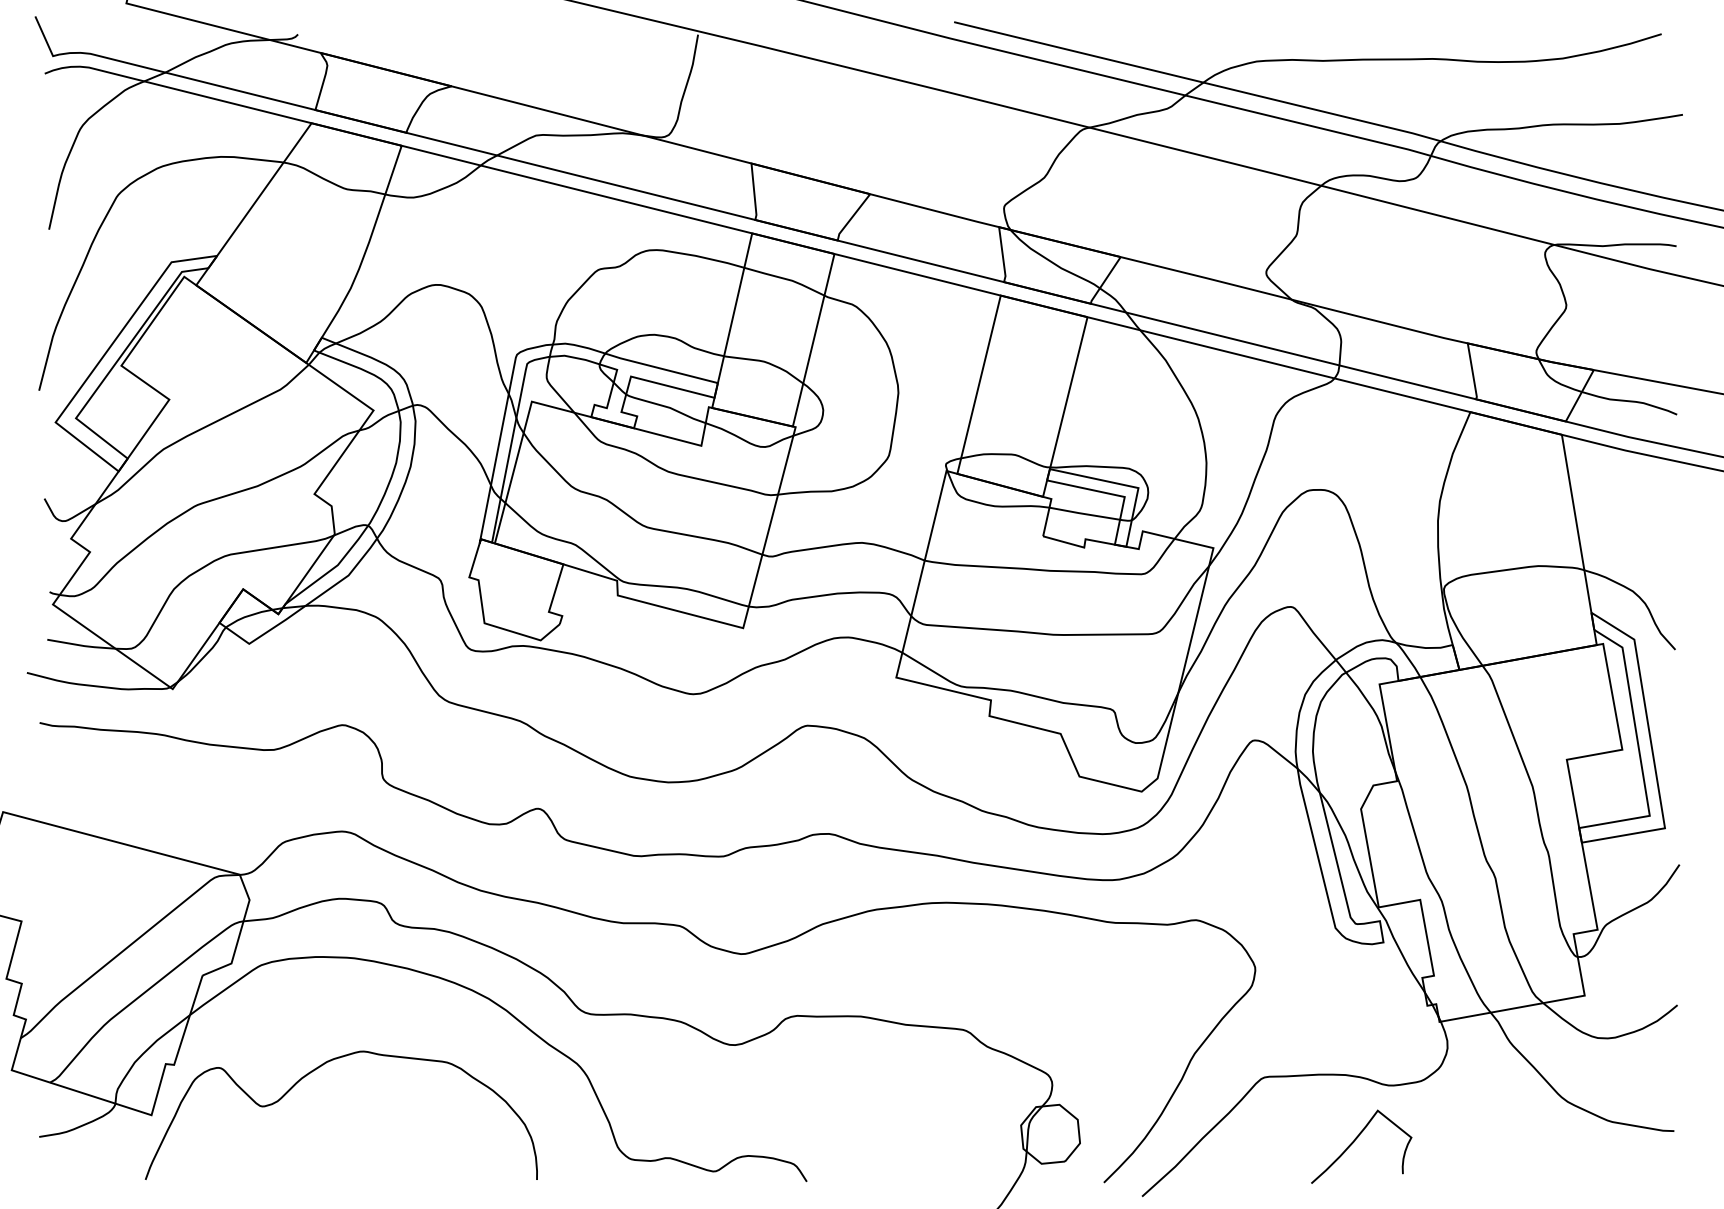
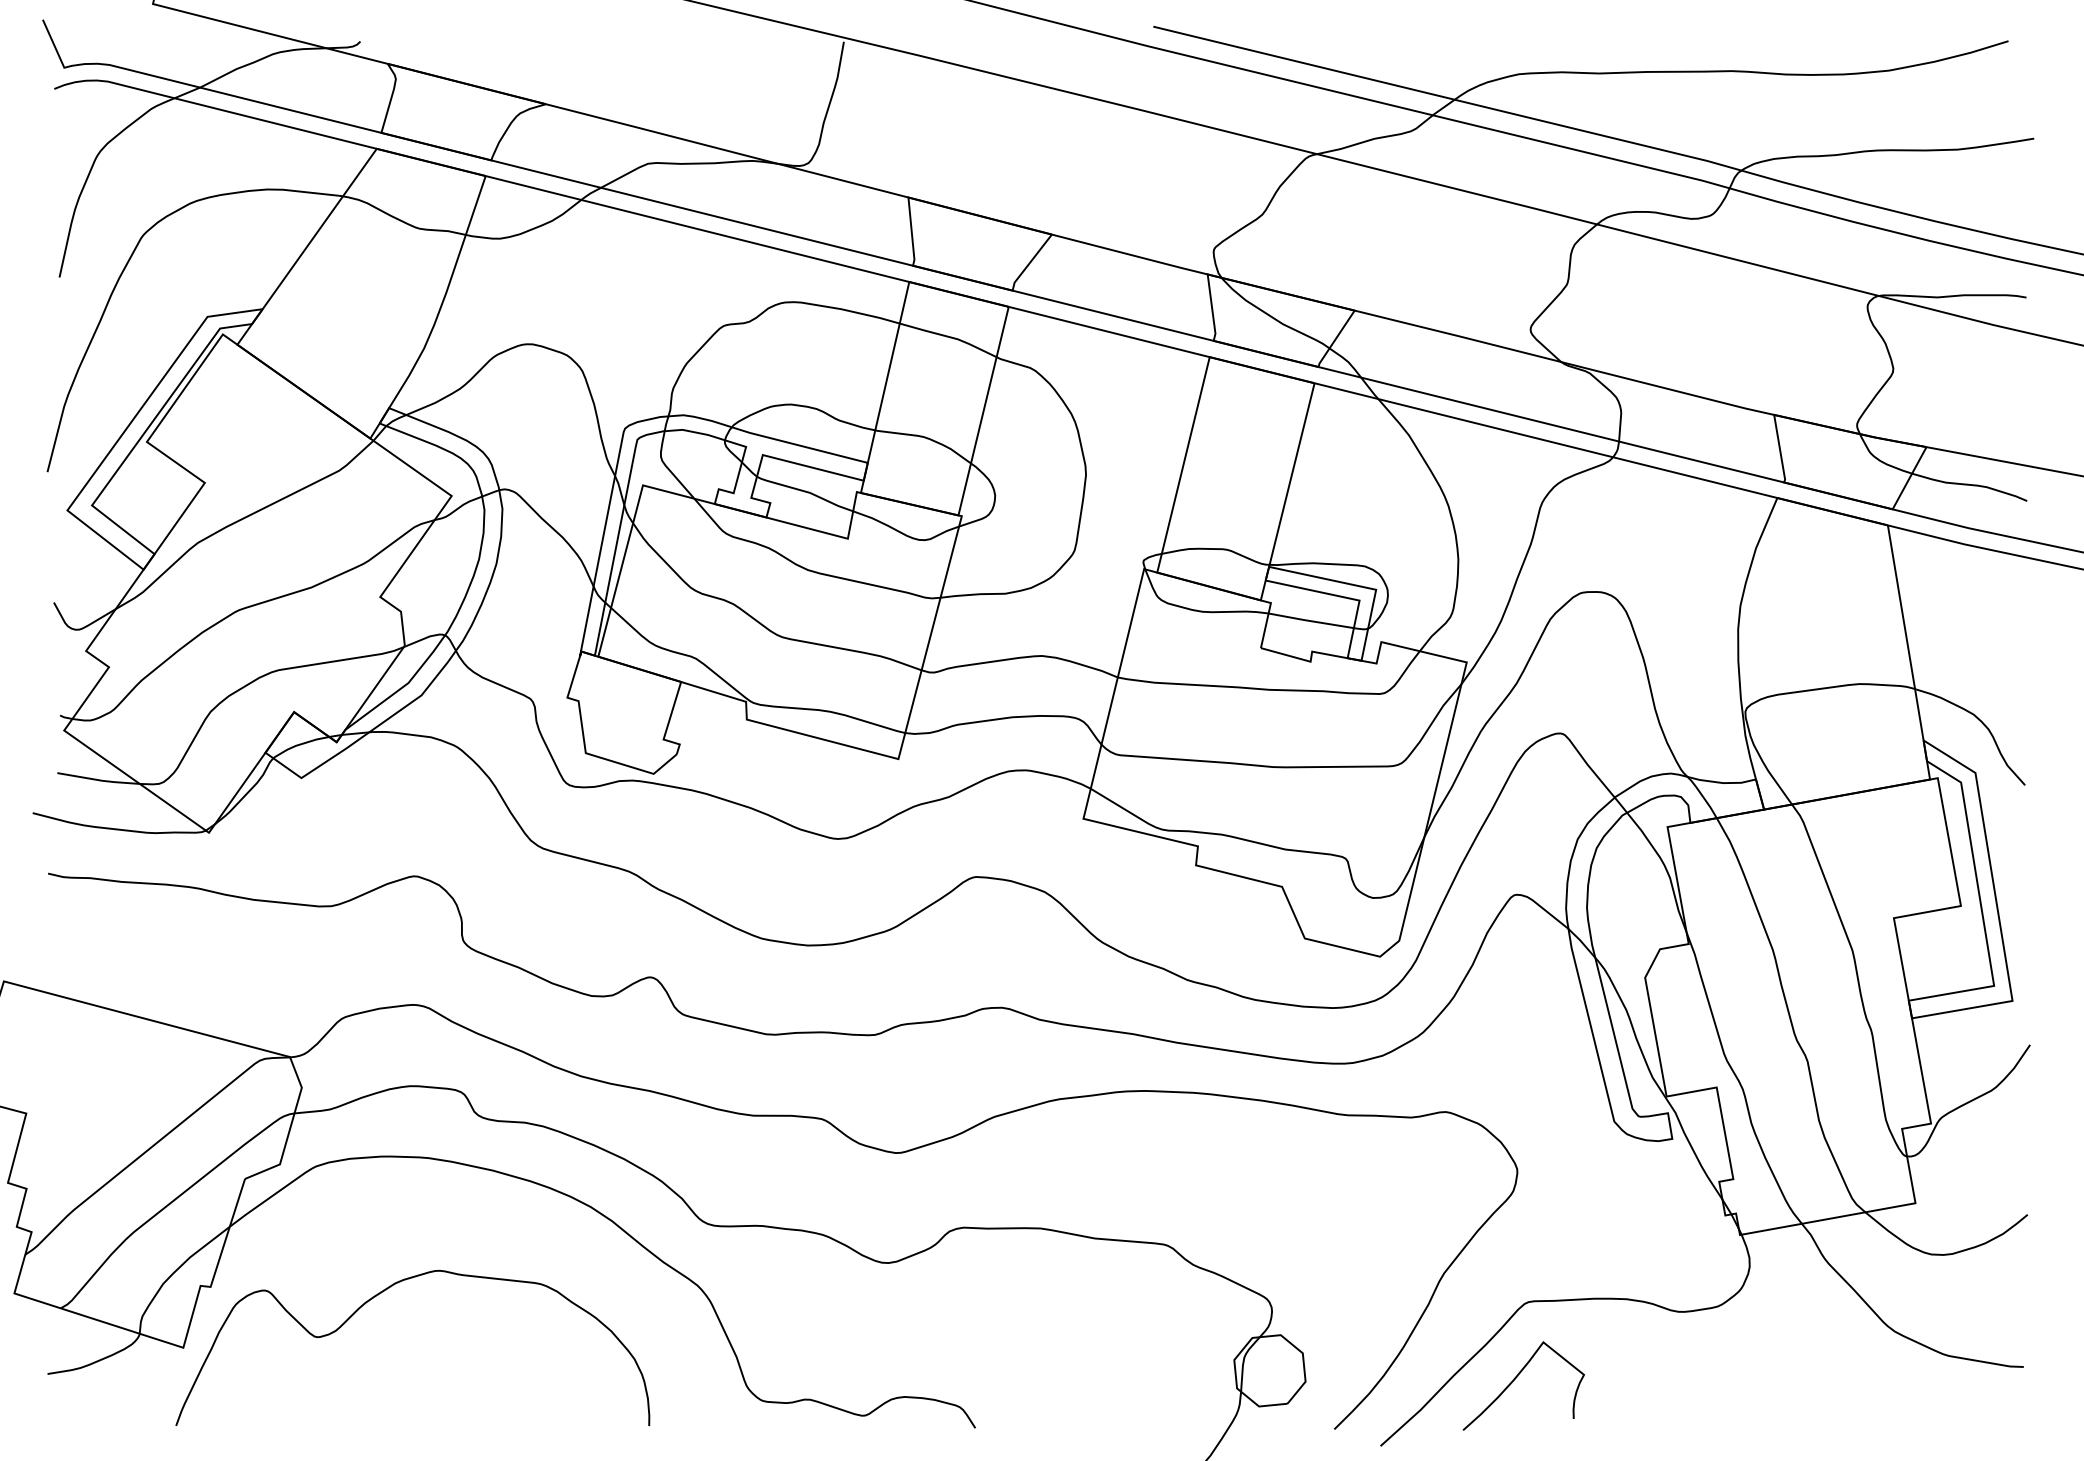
curve: (1355, 1140) -> (1516, 1378), moved

